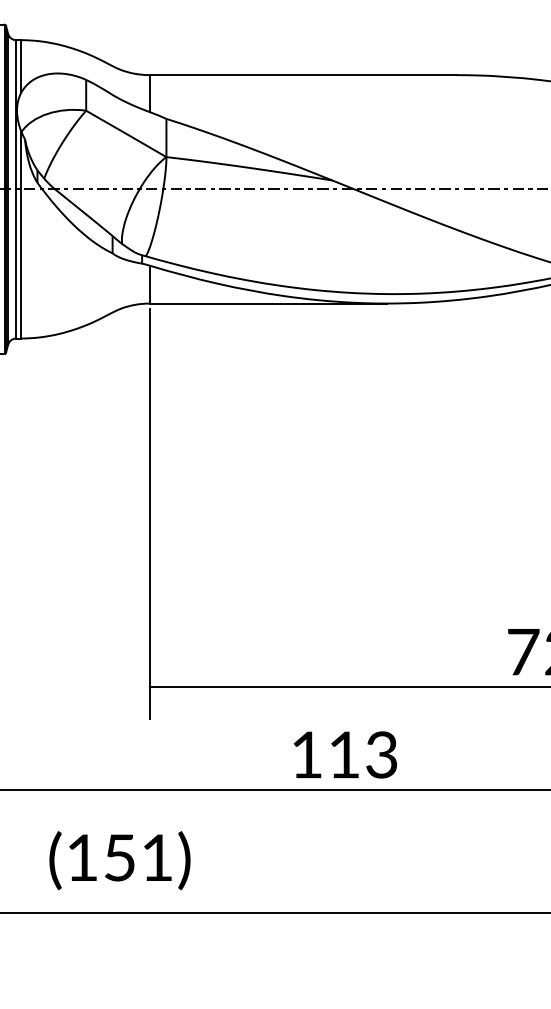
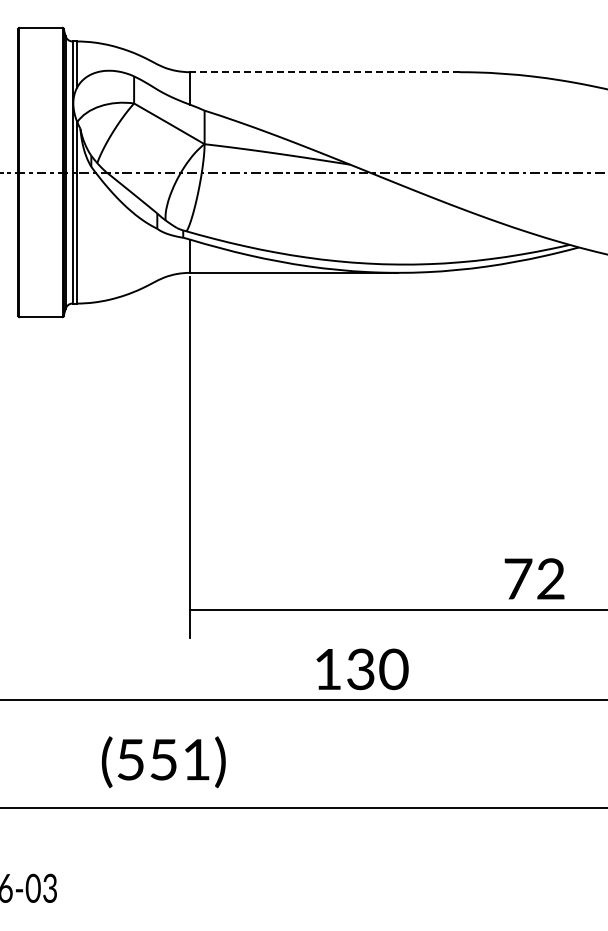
line: (302, 75) -> (324, 72), solid -> dashed
text: (363, 755) -> (377, 669), 113 -> 130
text: (82, 857) -> (130, 759), (151) -> (551)

